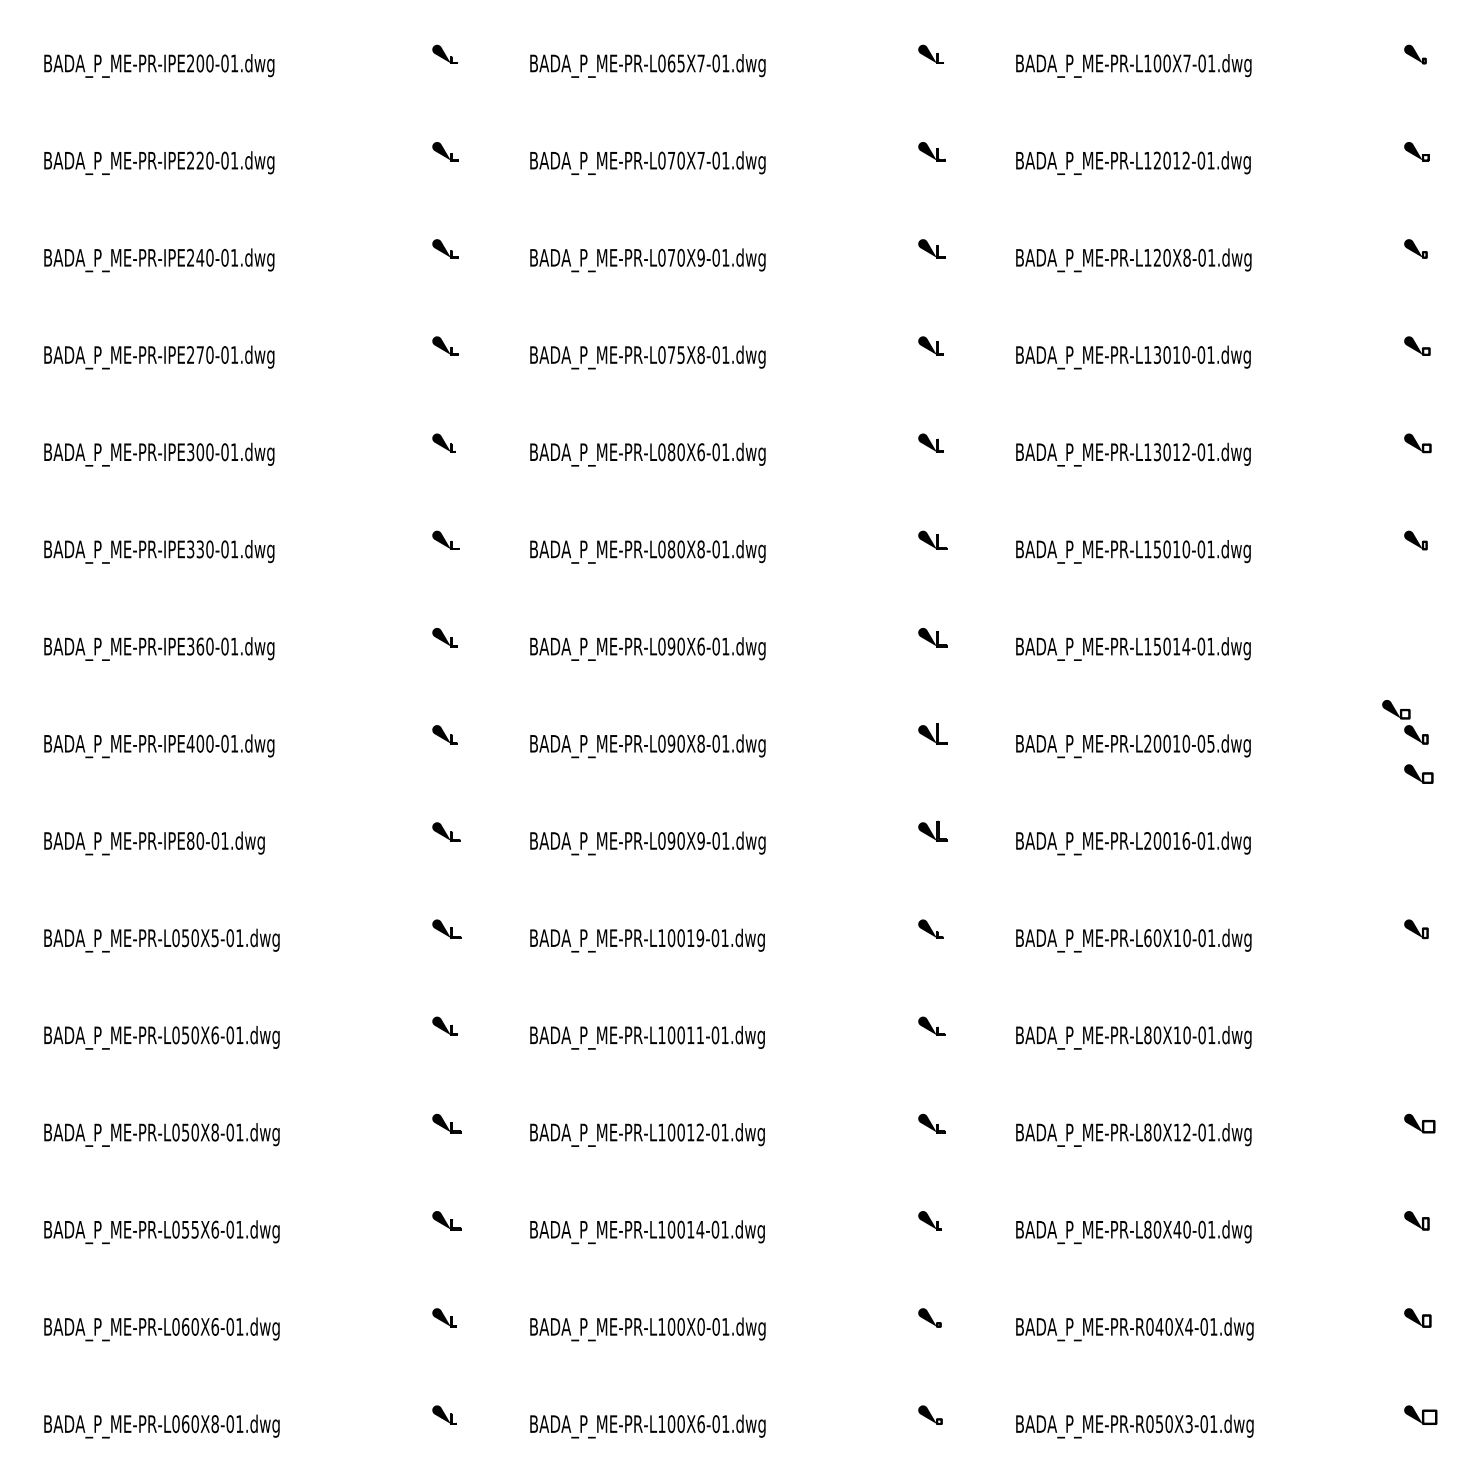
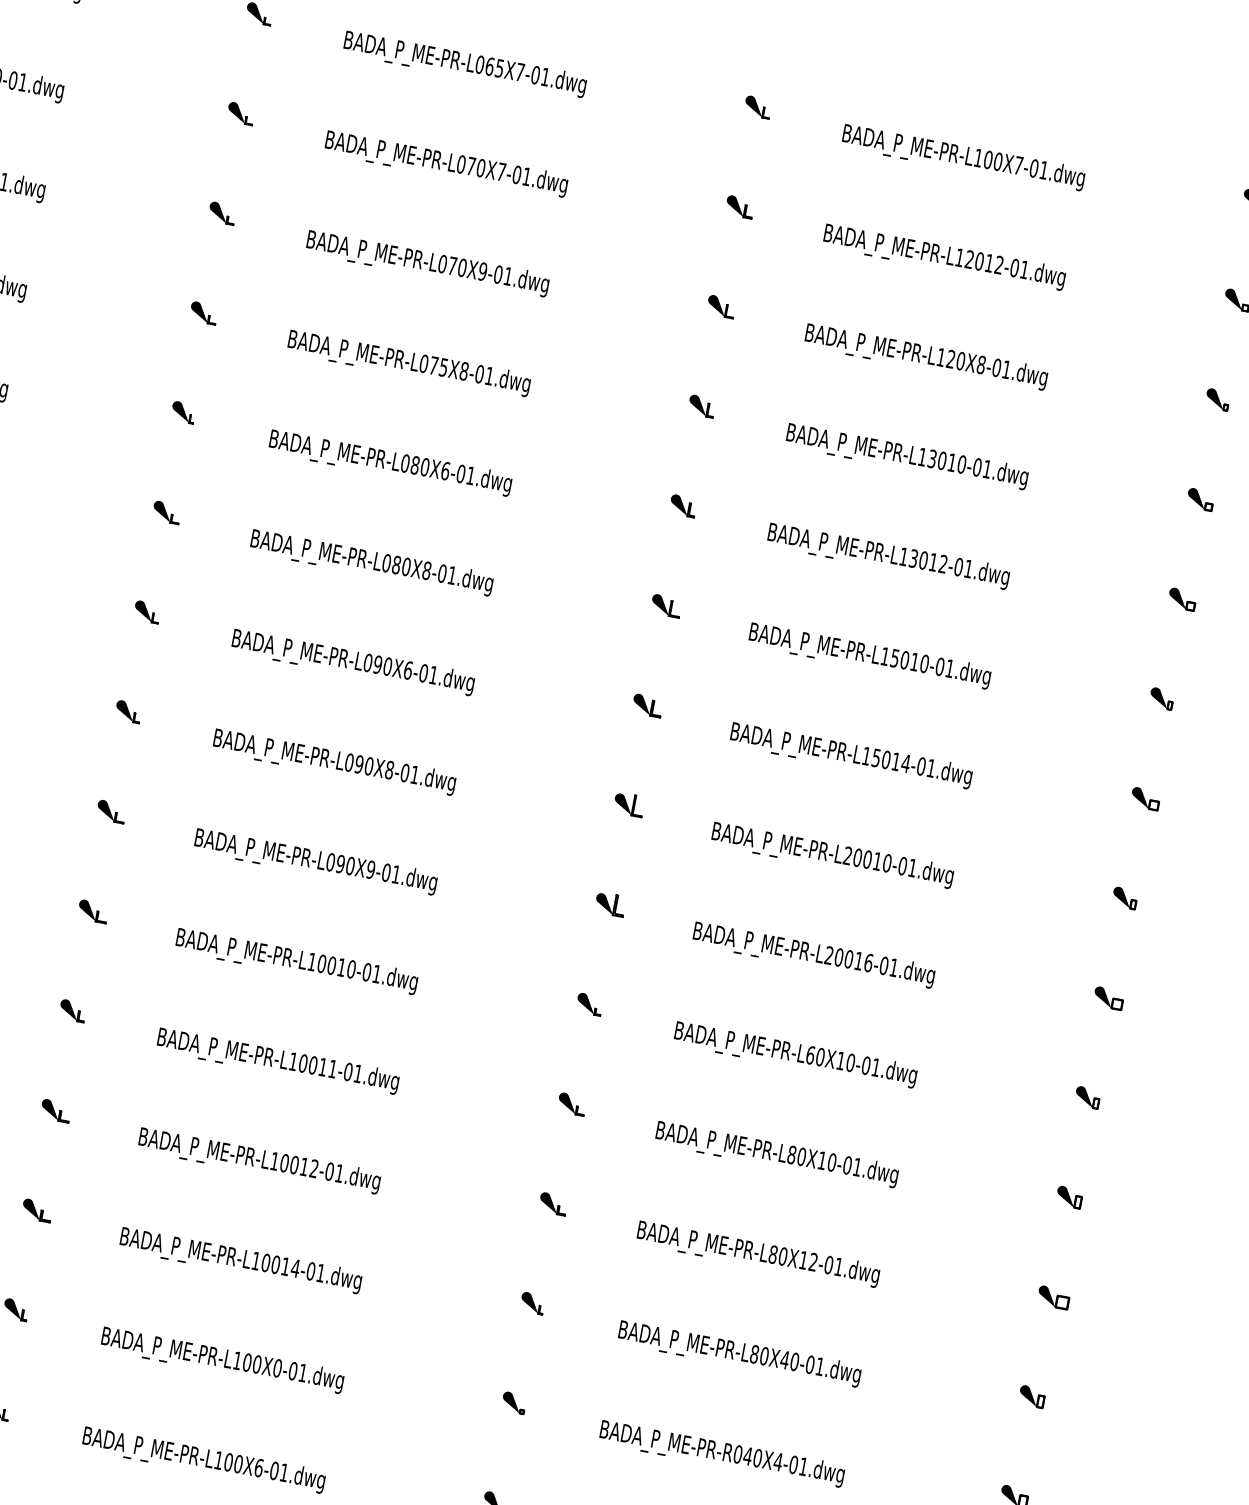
part: (1396, 709) -> (1145, 798), moved
text: (1210, 743) -> (912, 867), BADA_P_ME-PR-L20010-05.dwg -> BADA_P_ME-PR-L20010-01.dwg
part: (1418, 773) -> (1108, 997), moved
text: (699, 938) -> (350, 969), BADA_P_ME-PR-L10019-01.dwg -> BADA_P_ME-PR-L10010-01.dwg
part: (1416, 1026) -> (1069, 1197), added

